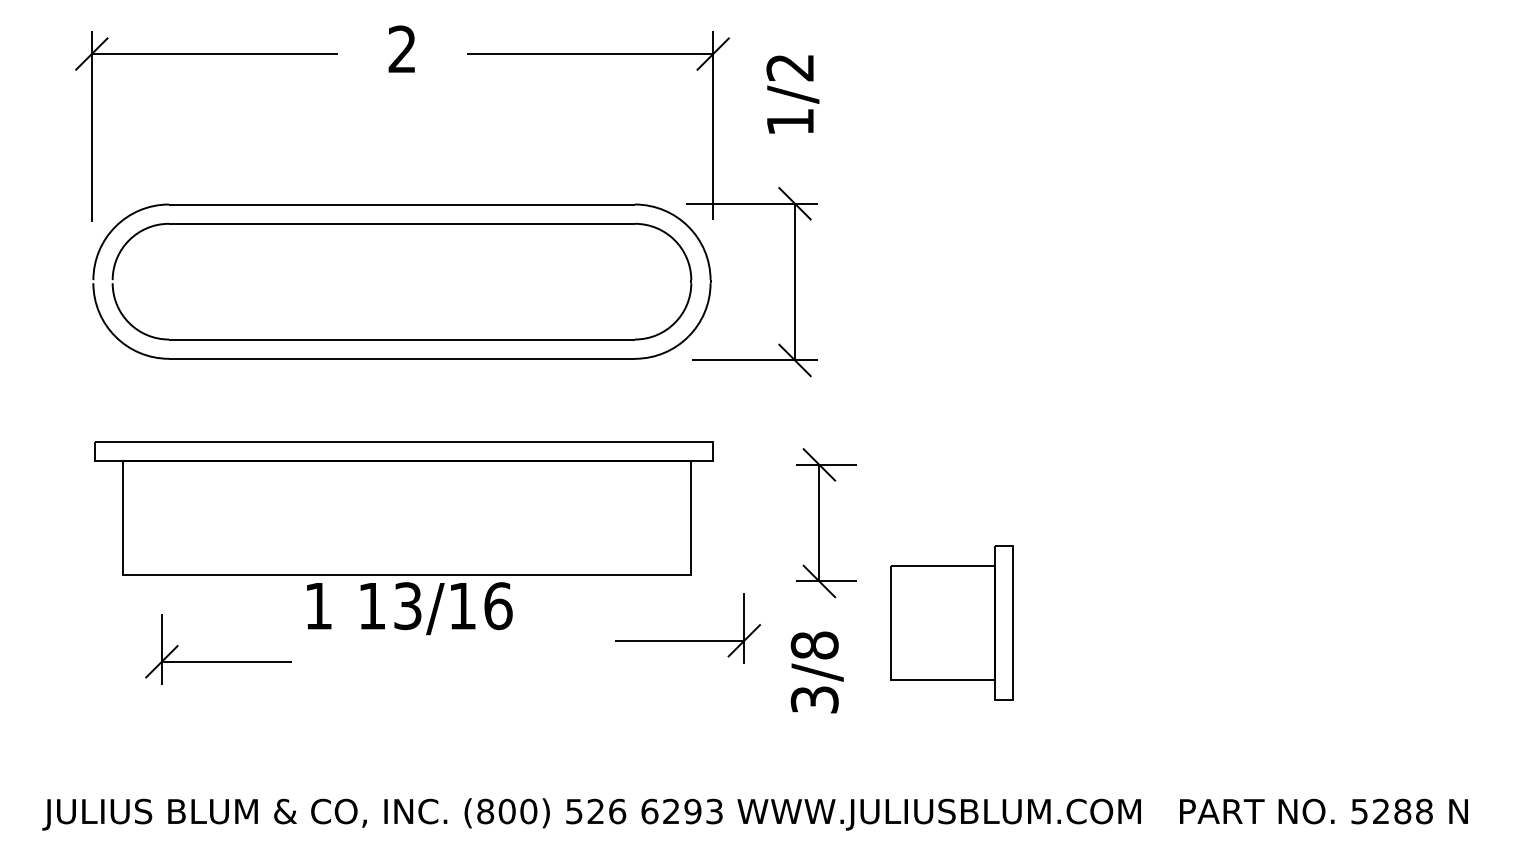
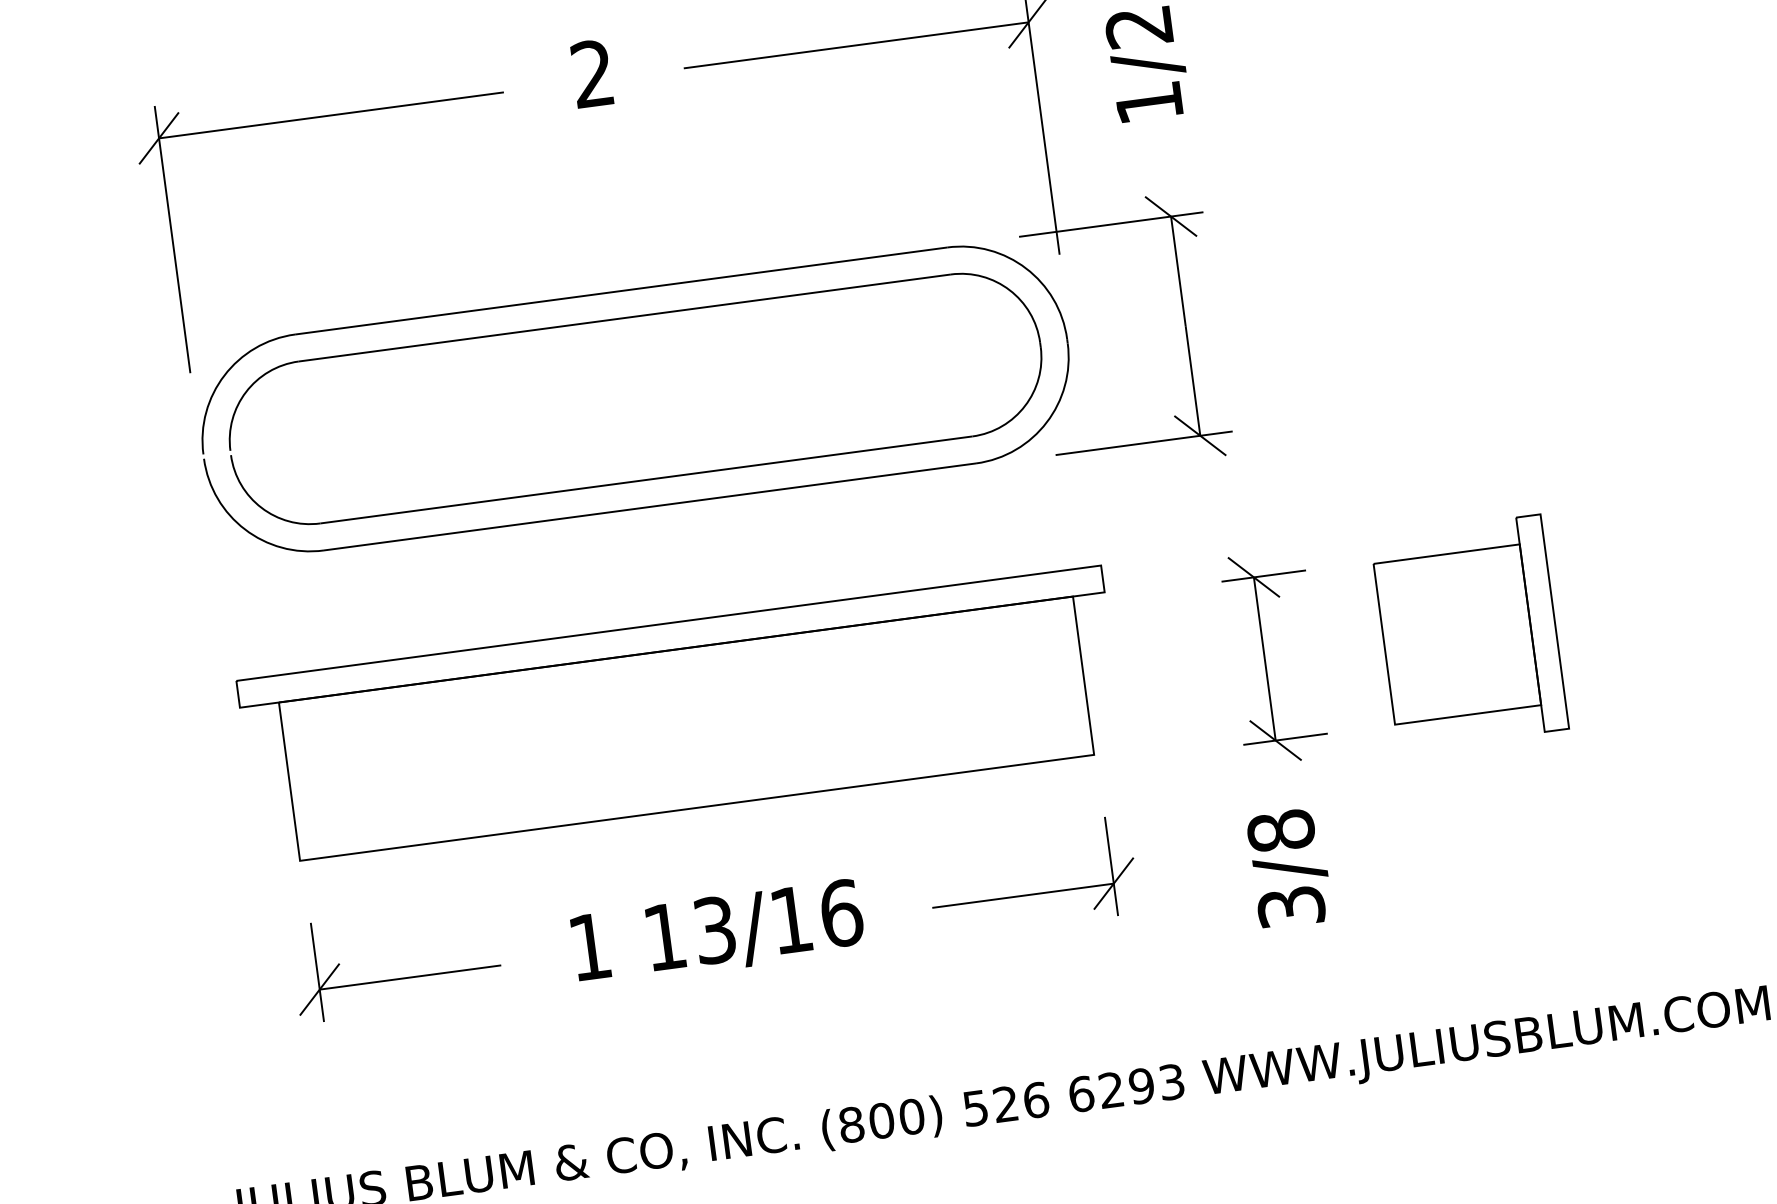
text: (409, 608) -> (717, 933), moved
part: (951, 622) -> (1469, 632), moved
part: (687, 640) -> (1034, 893), moved
part: (218, 661) -> (398, 978), moved

